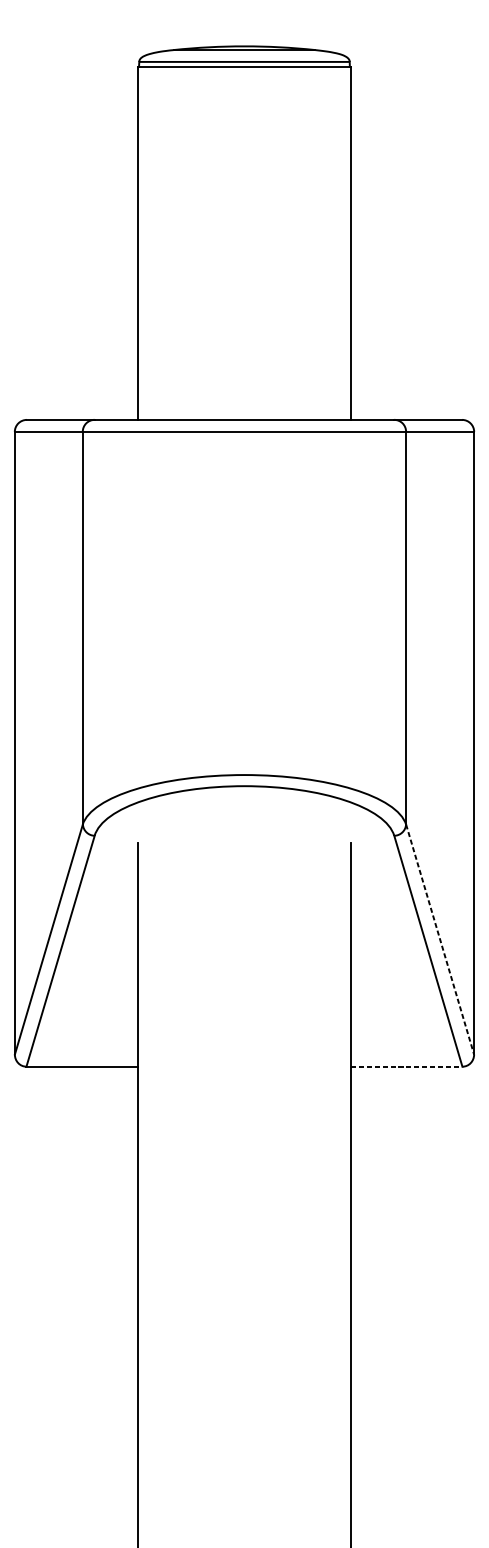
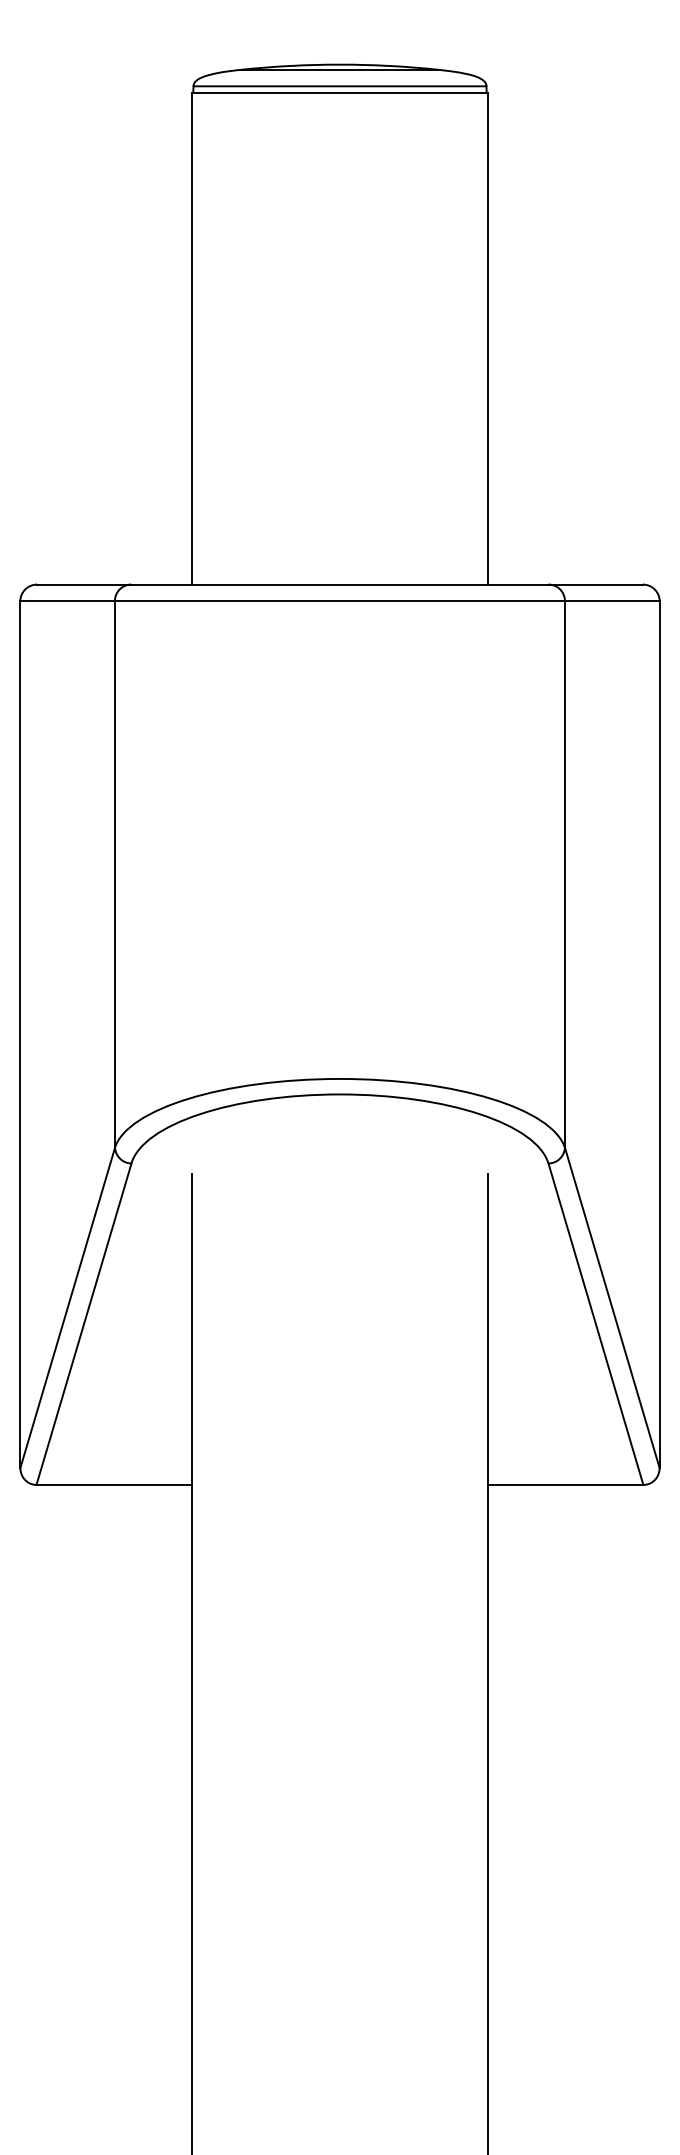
line: (440, 939) -> (612, 1307), dashed -> solid
line: (406, 1066) -> (565, 1484), dashed -> solid

